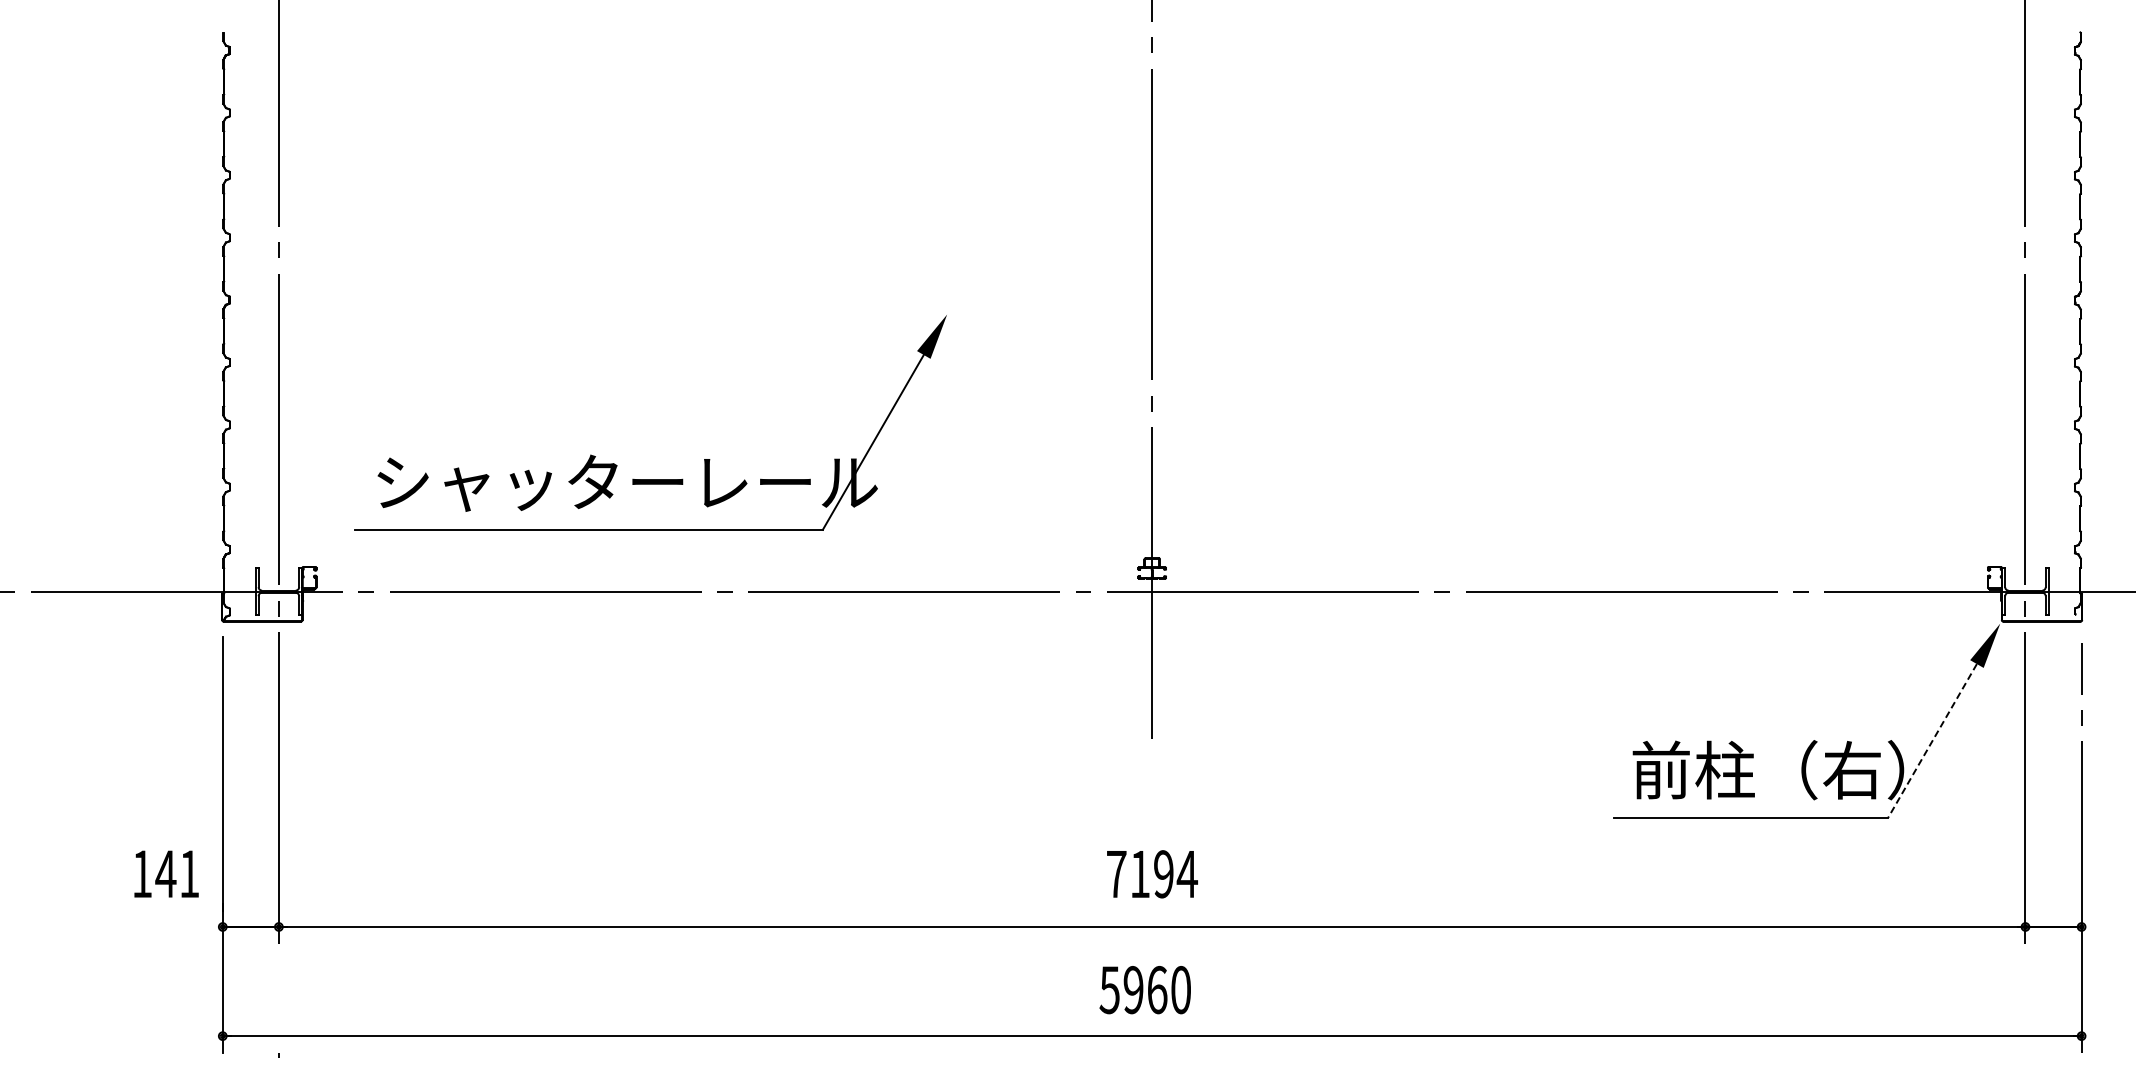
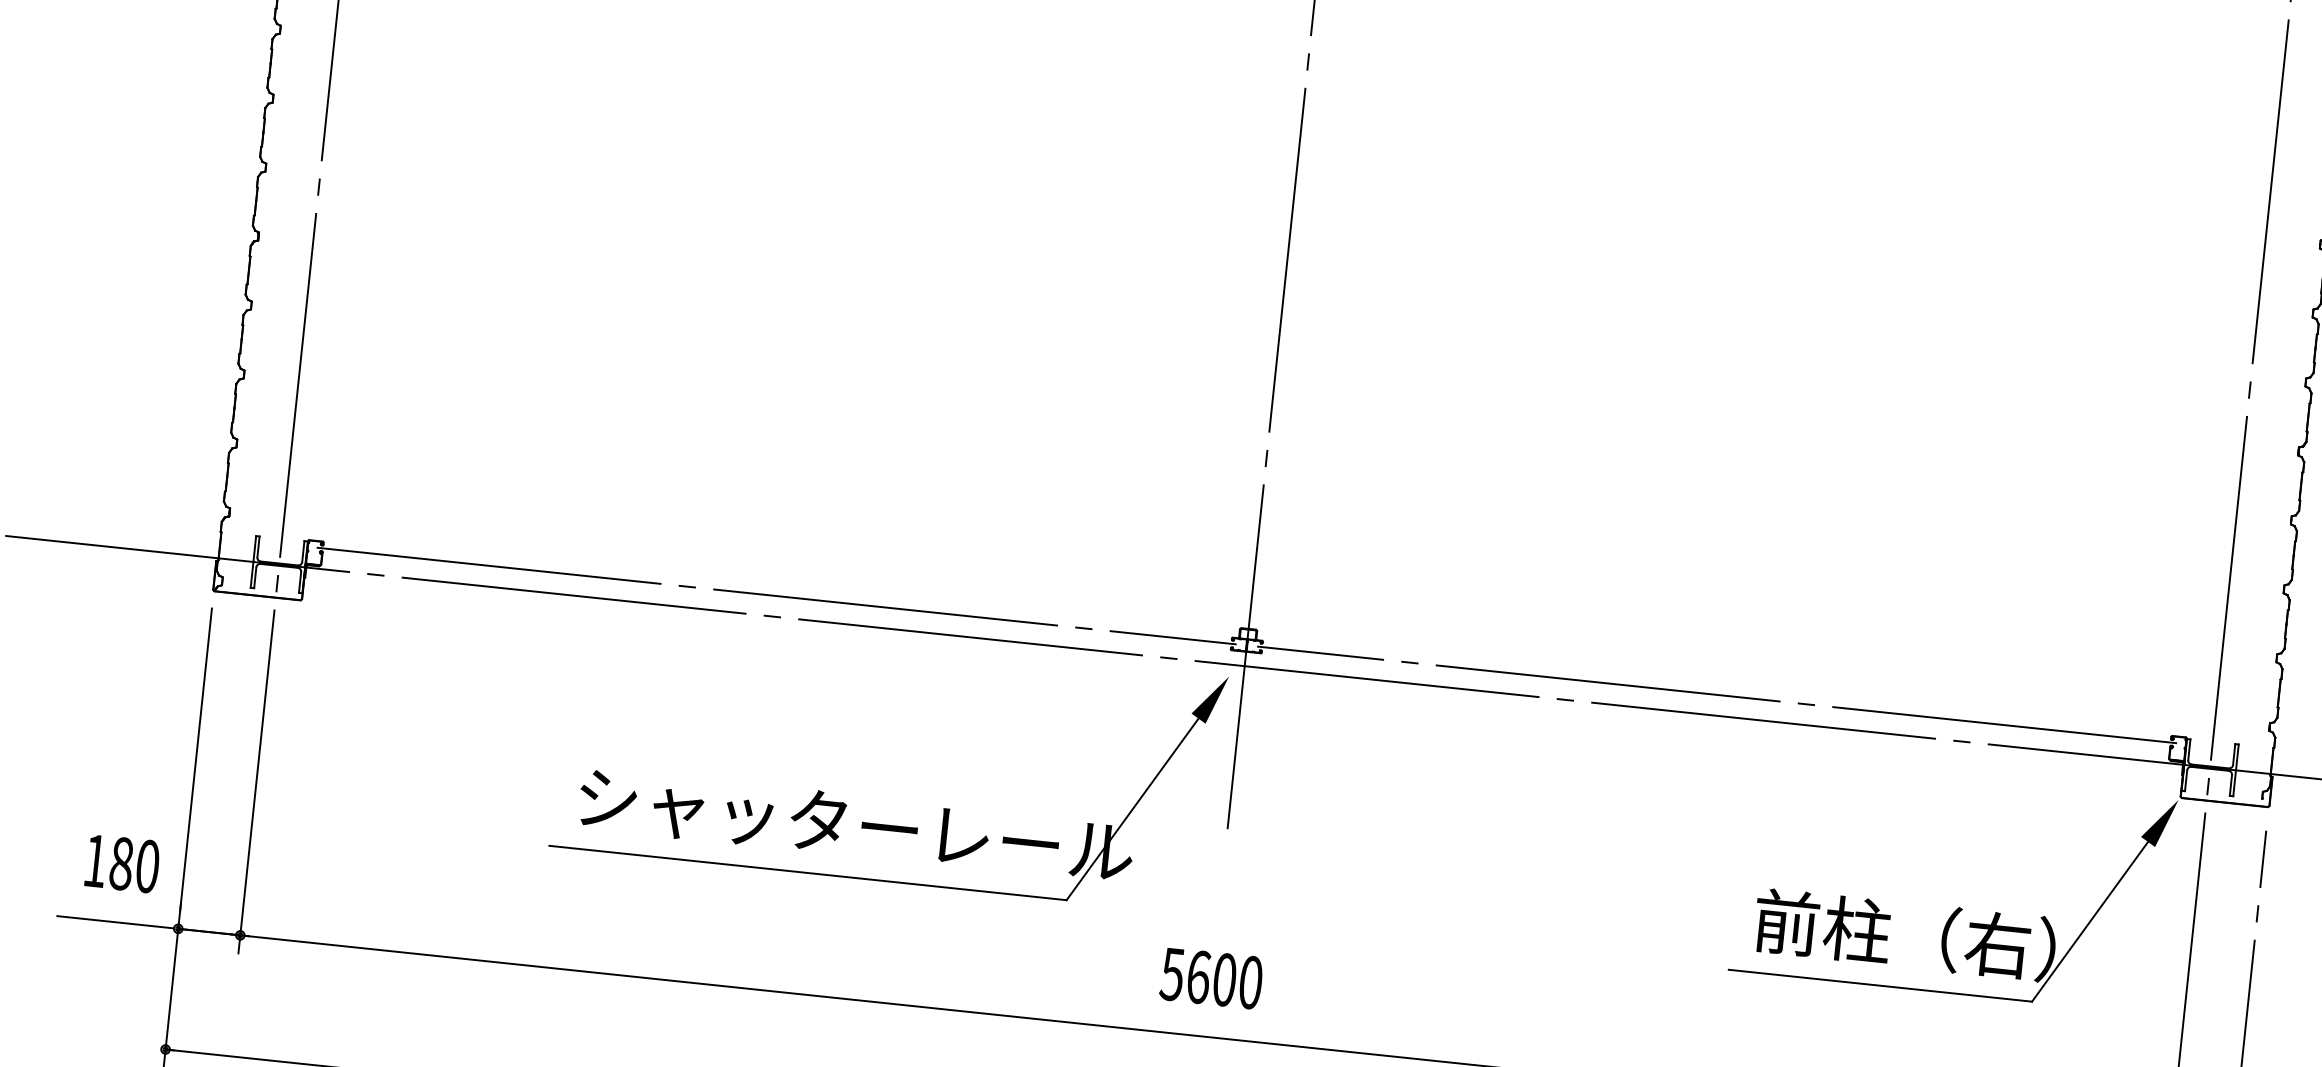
part: (616, 464) -> (846, 803), moved
line: (726, 572) -> (776, 595), added
line: (1577, 572) -> (1717, 694), added
line: (1932, 740) -> (2090, 921), dashed -> solid
text: (177, 874) -> (134, 865), 141 -> 180
text: (1152, 874) -> (1212, 978), 7194 -> 5600
line: (165, 926) -> (115, 921), added

